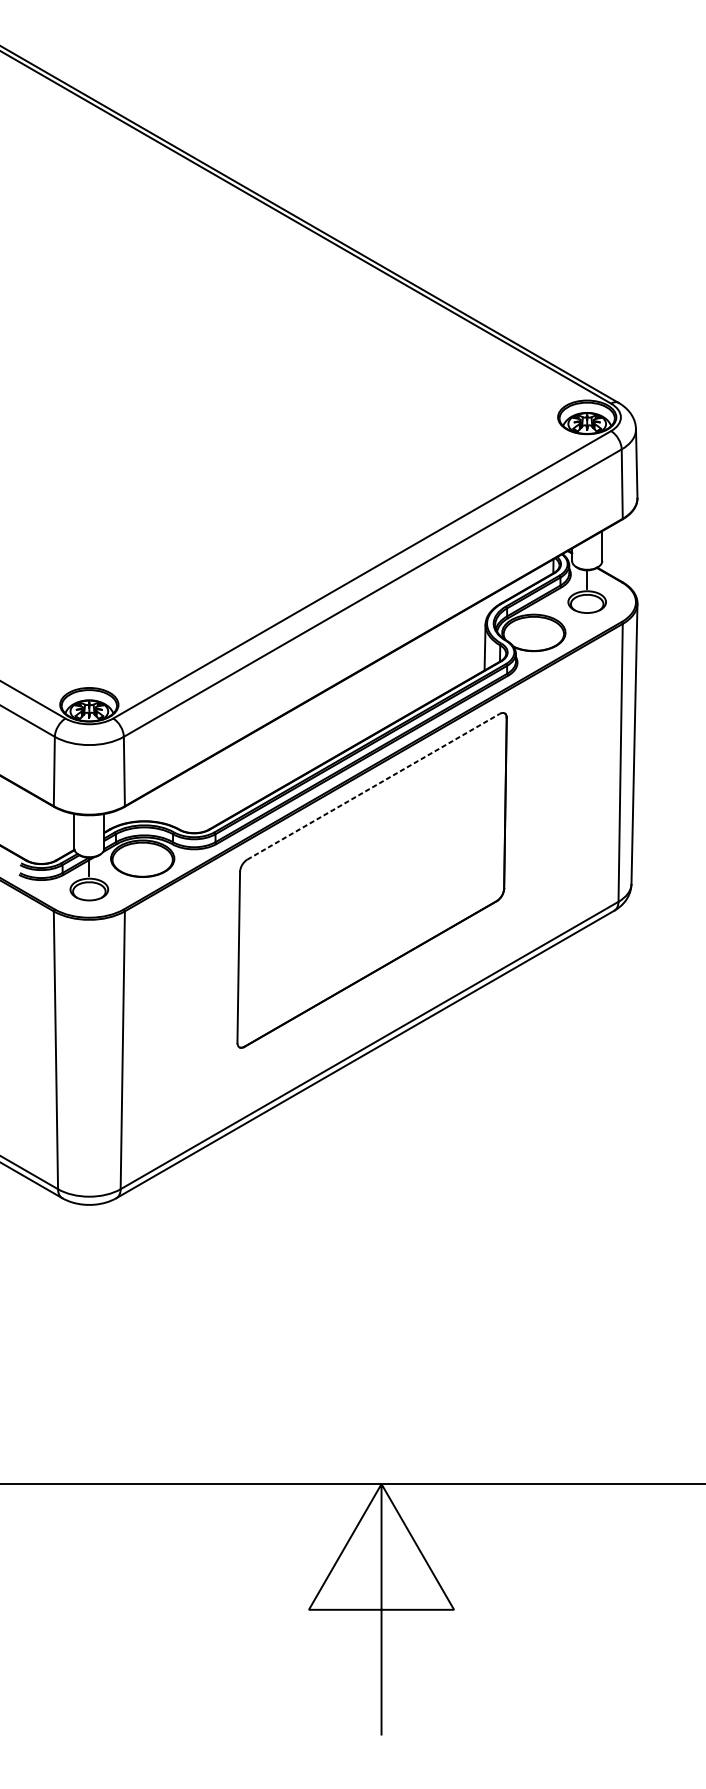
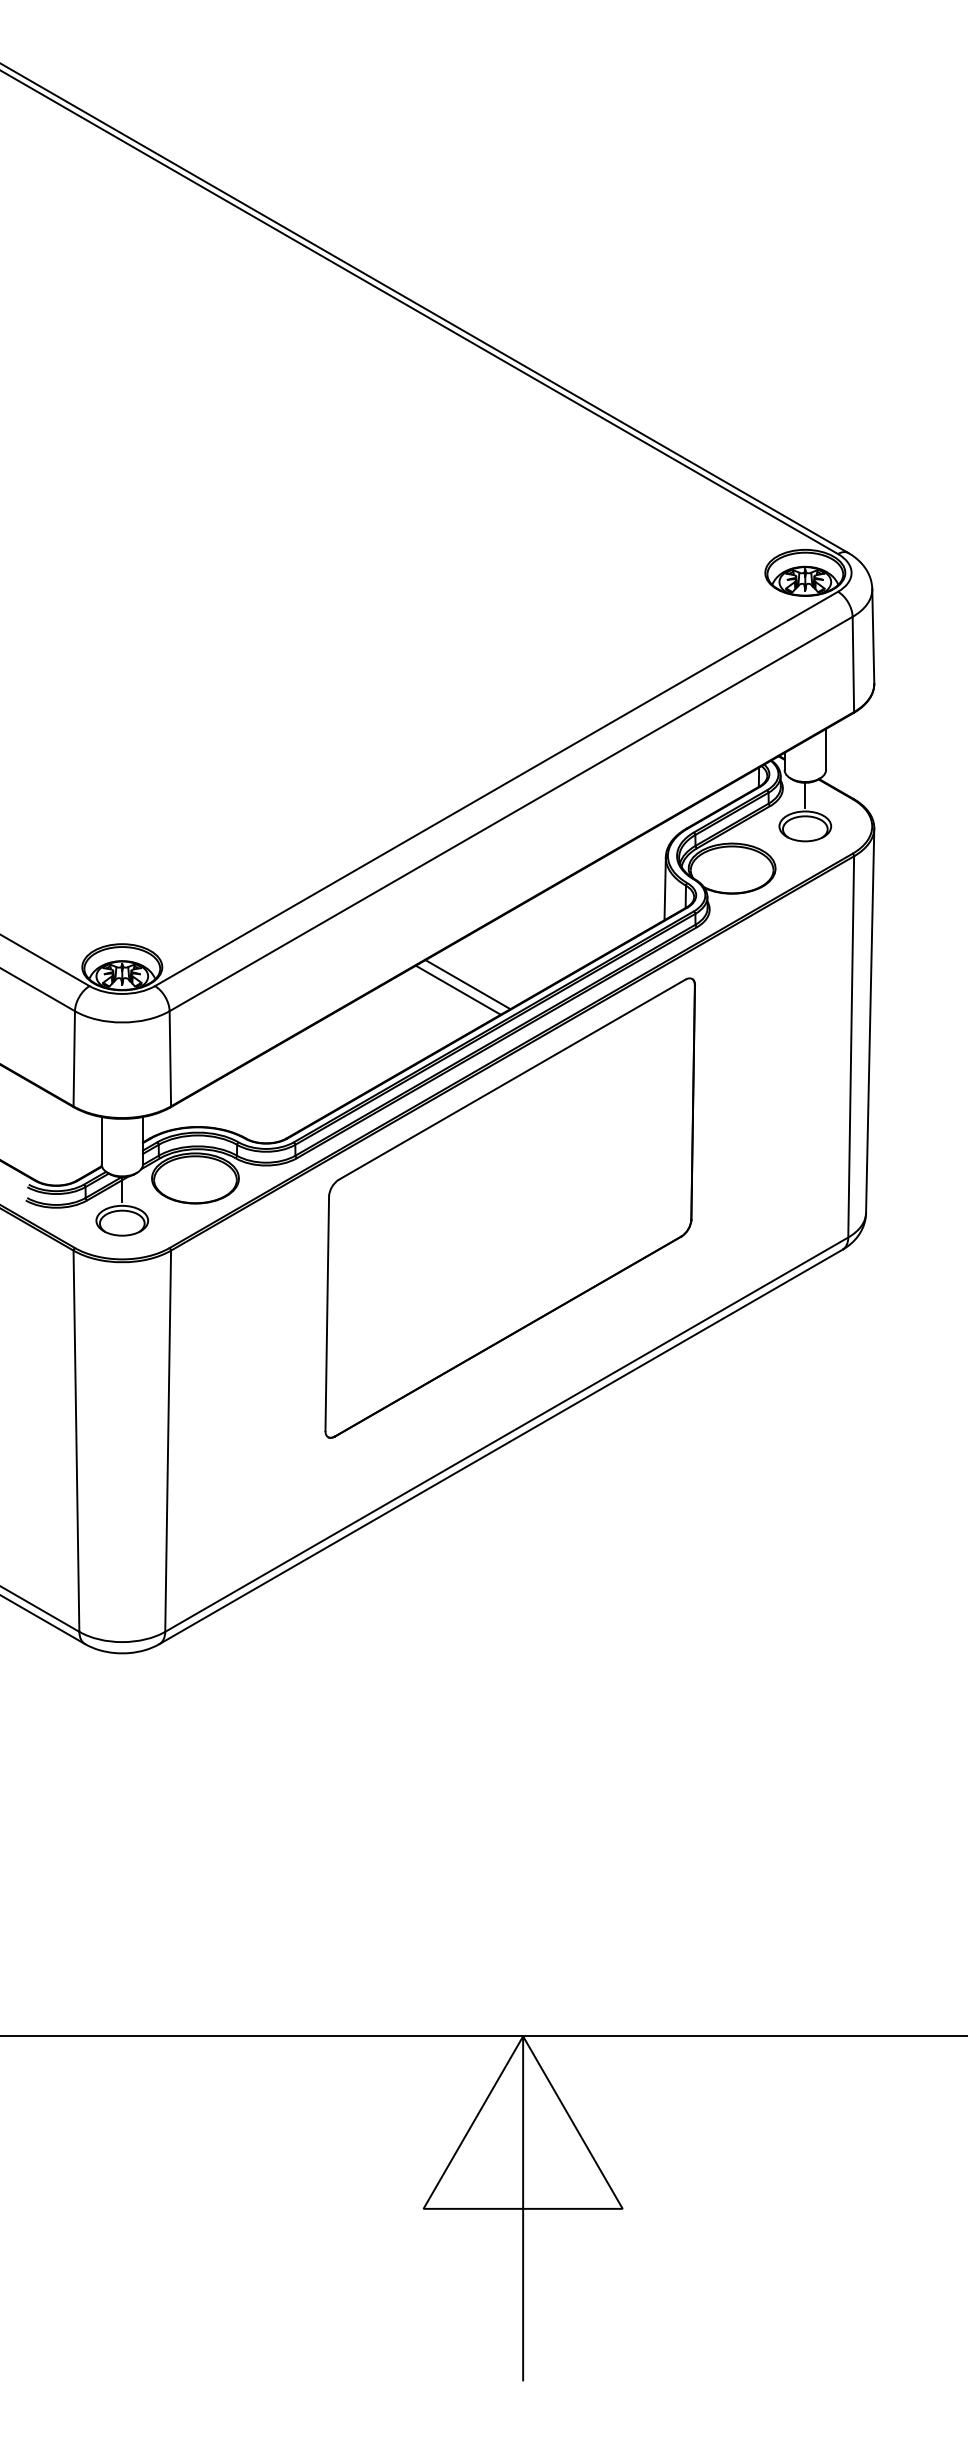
line: (340, 717) -> (467, 984), added
line: (333, 721) -> (457, 989), added
line: (373, 786) -> (512, 1079), dashed -> solid

